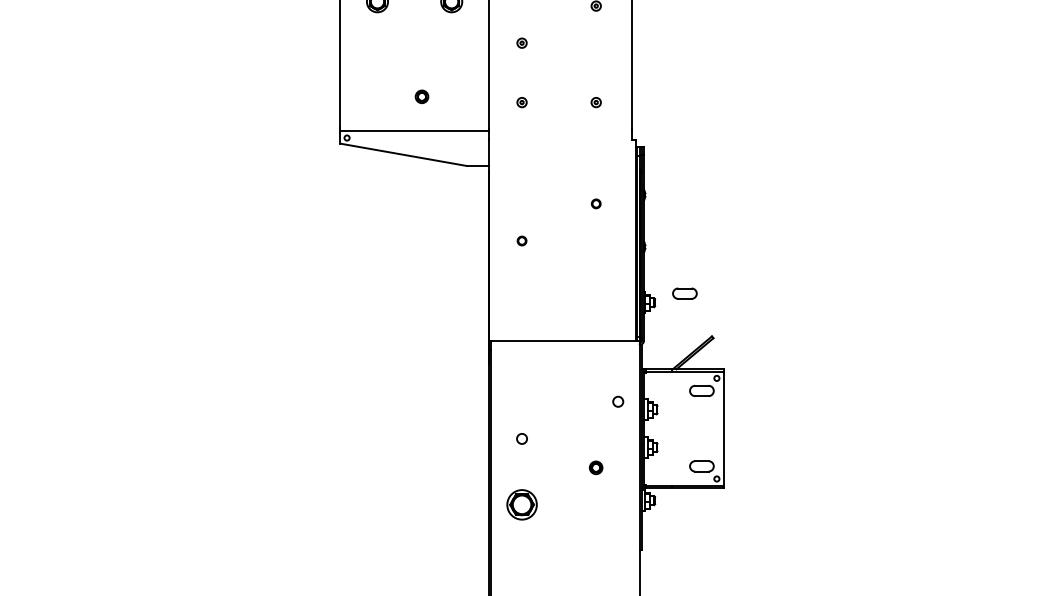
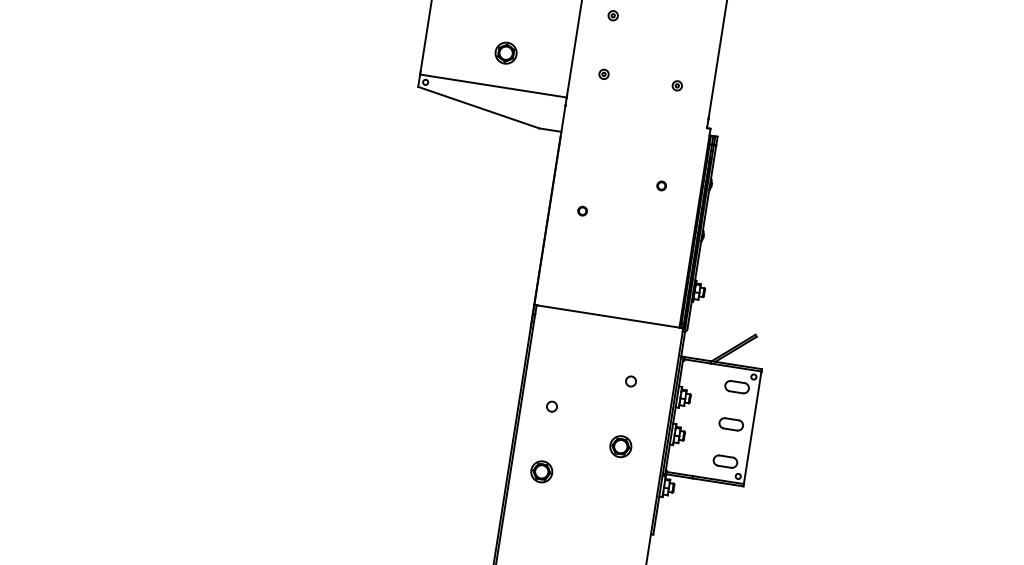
part: (421, 96) -> (505, 52), size x1.67
part: (684, 293) -> (730, 424), moved
circle: (618, 401) -> (631, 381), moved
part: (595, 467) -> (620, 446), size x1.67
part: (521, 504) -> (541, 471), size x0.71

